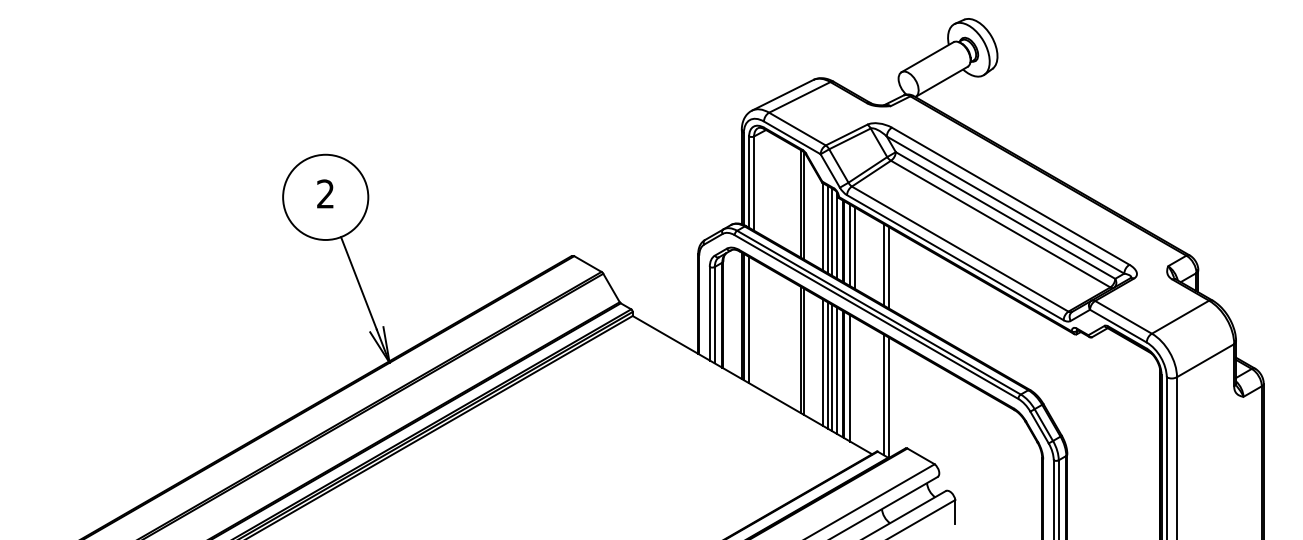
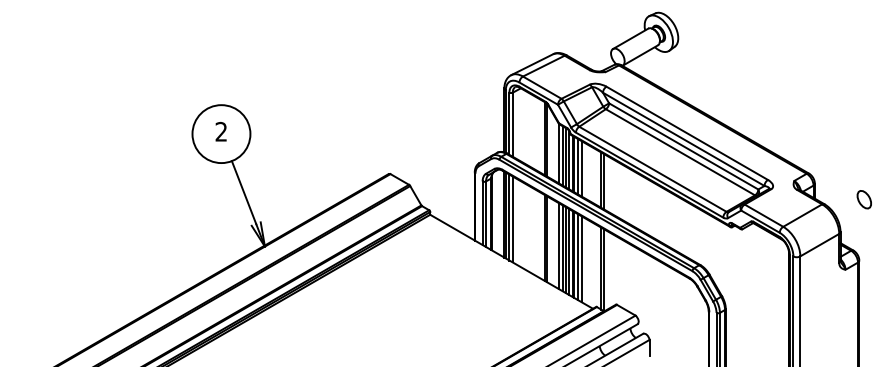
part: (1269, 293) -> (863, 199), added
line: (753, 322) -> (512, 219), added
line: (855, 381) -> (581, 259), added

